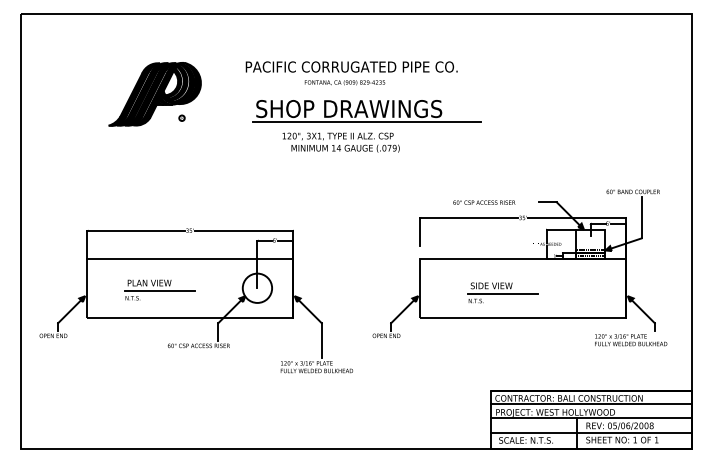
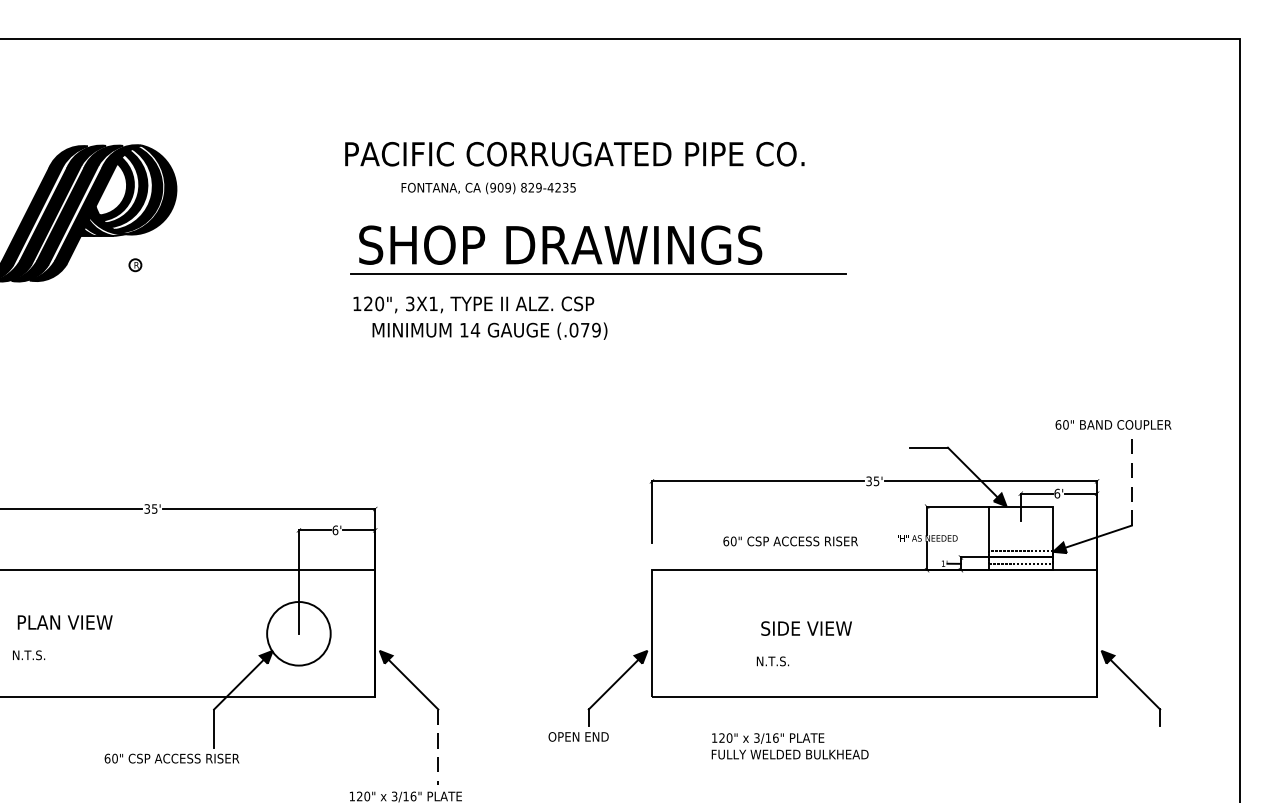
text: (351, 66) -> (574, 153), moved
part: (366, 111) -> (598, 250), moved
text: (484, 202) -> (791, 541), moved
line: (641, 217) -> (1131, 480), solid -> dashed
line: (159, 291) -> (86, 640), removed
line: (503, 293) -> (832, 645), removed
line: (321, 340) -> (437, 746), solid -> dashed
text: (631, 340) -> (791, 746), moved

